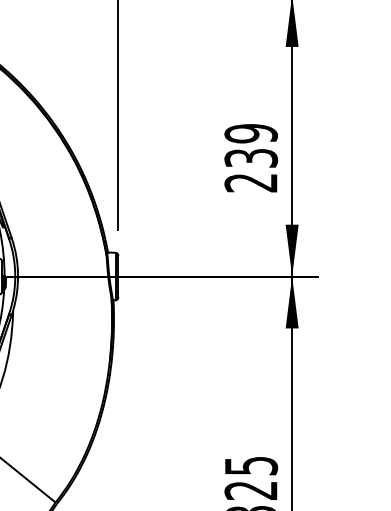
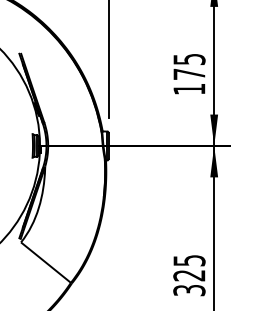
text: (251, 156) -> (189, 73), 239 -> 175

